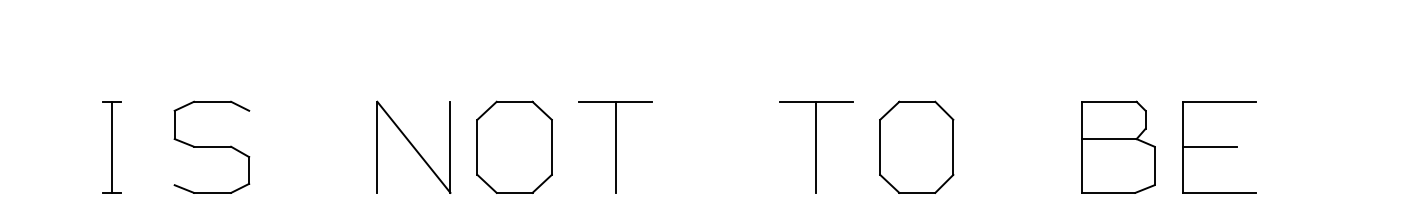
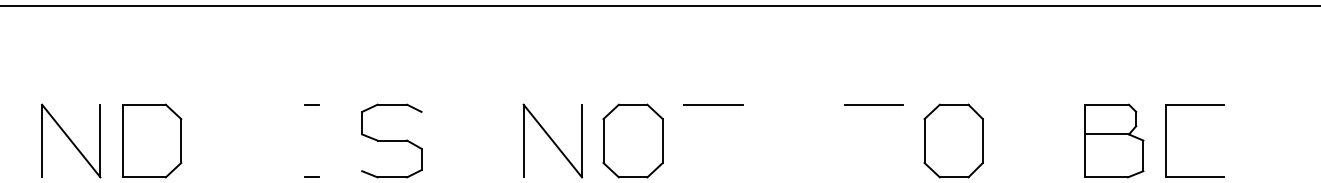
line: (112, 146) -> (312, 140), removed
line: (615, 146) -> (713, 140), removed
line: (816, 146) -> (873, 140), removed
line: (1208, 146) -> (1186, 140), removed

